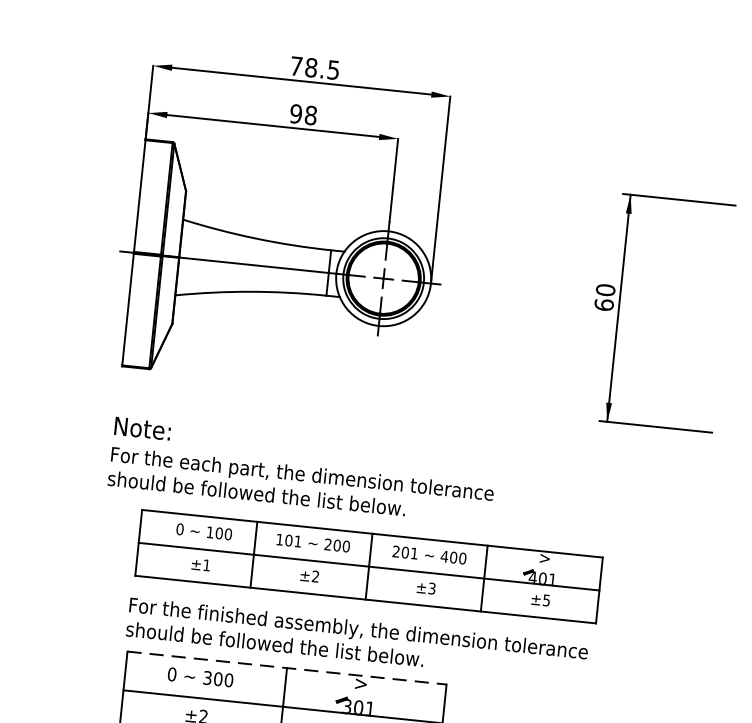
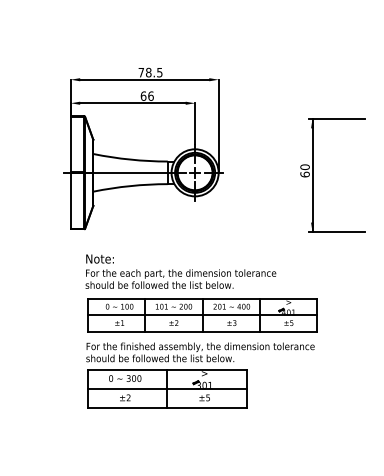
text: (302, 113) -> (146, 95), 98 -> 66
text: (301, 470) -> (180, 271), moved
line: (287, 667) -> (167, 369), dashed -> solid

